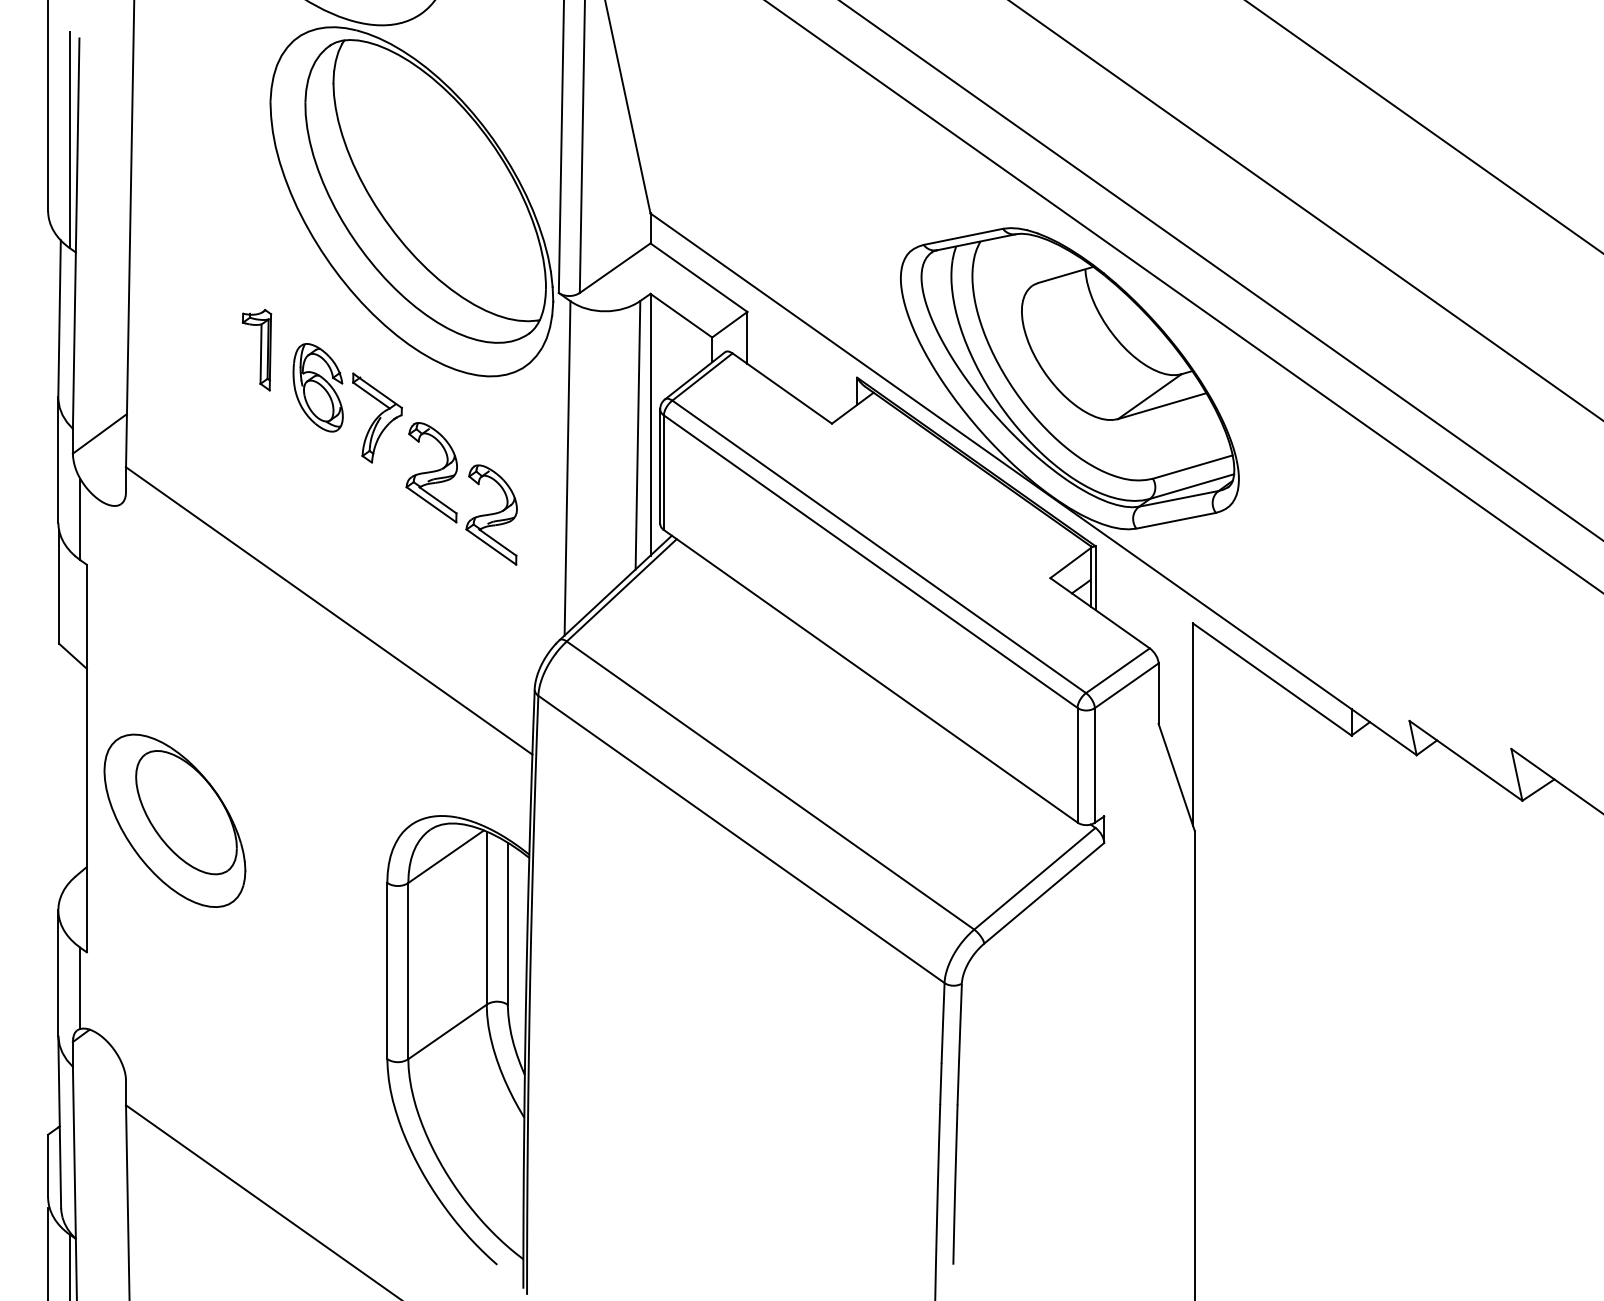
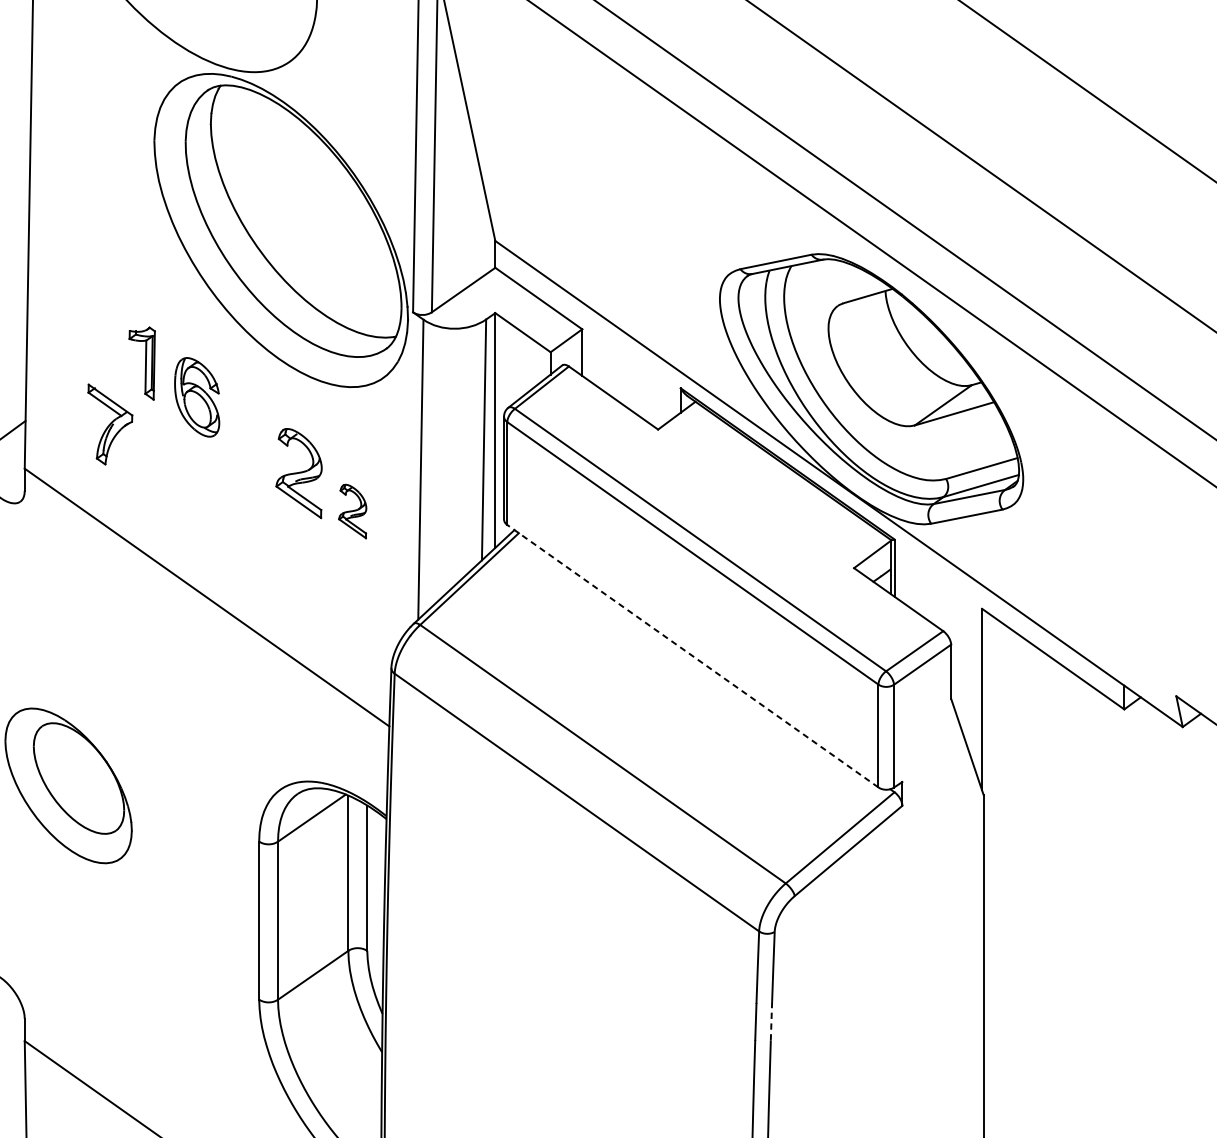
part: (377, 417) -> (110, 424), moved
part: (491, 514) -> (352, 511), size x0.6
line: (870, 676) -> (692, 656), solid -> dashed
line: (958, 1083) -> (771, 1021), solid -> dashed

